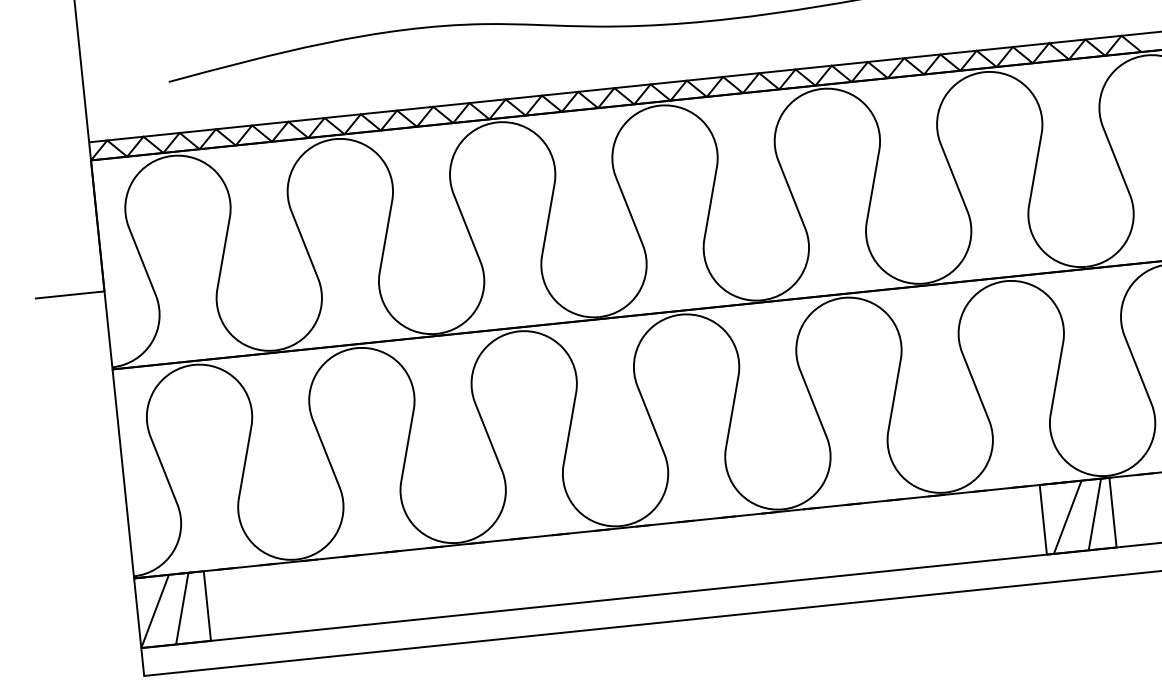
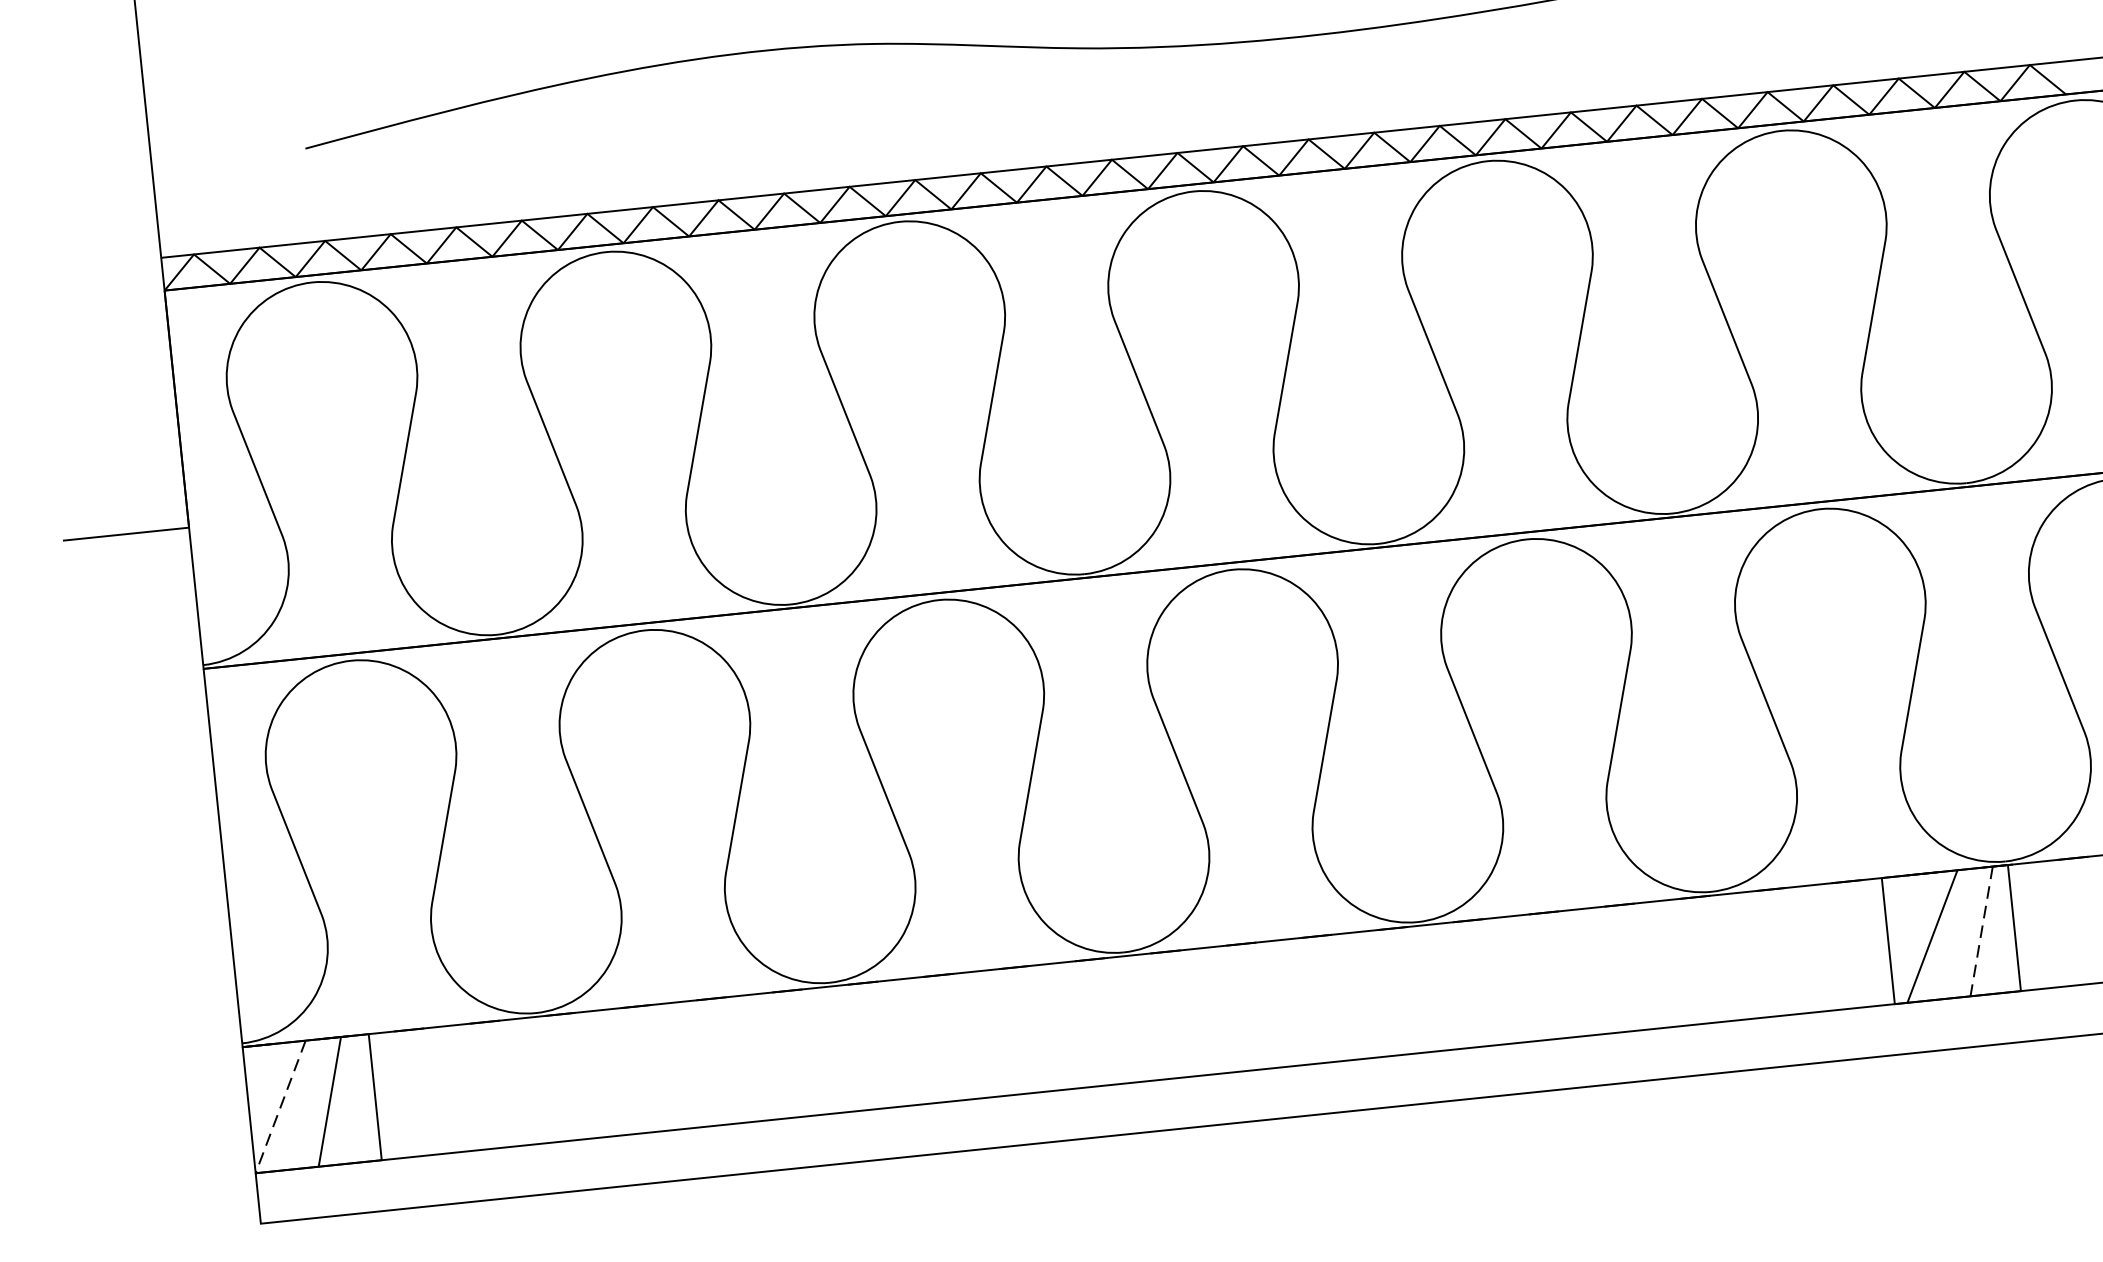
line: (1094, 514) -> (1980, 931), solid -> dashed
line: (154, 611) -> (279, 1107), solid -> dashed

